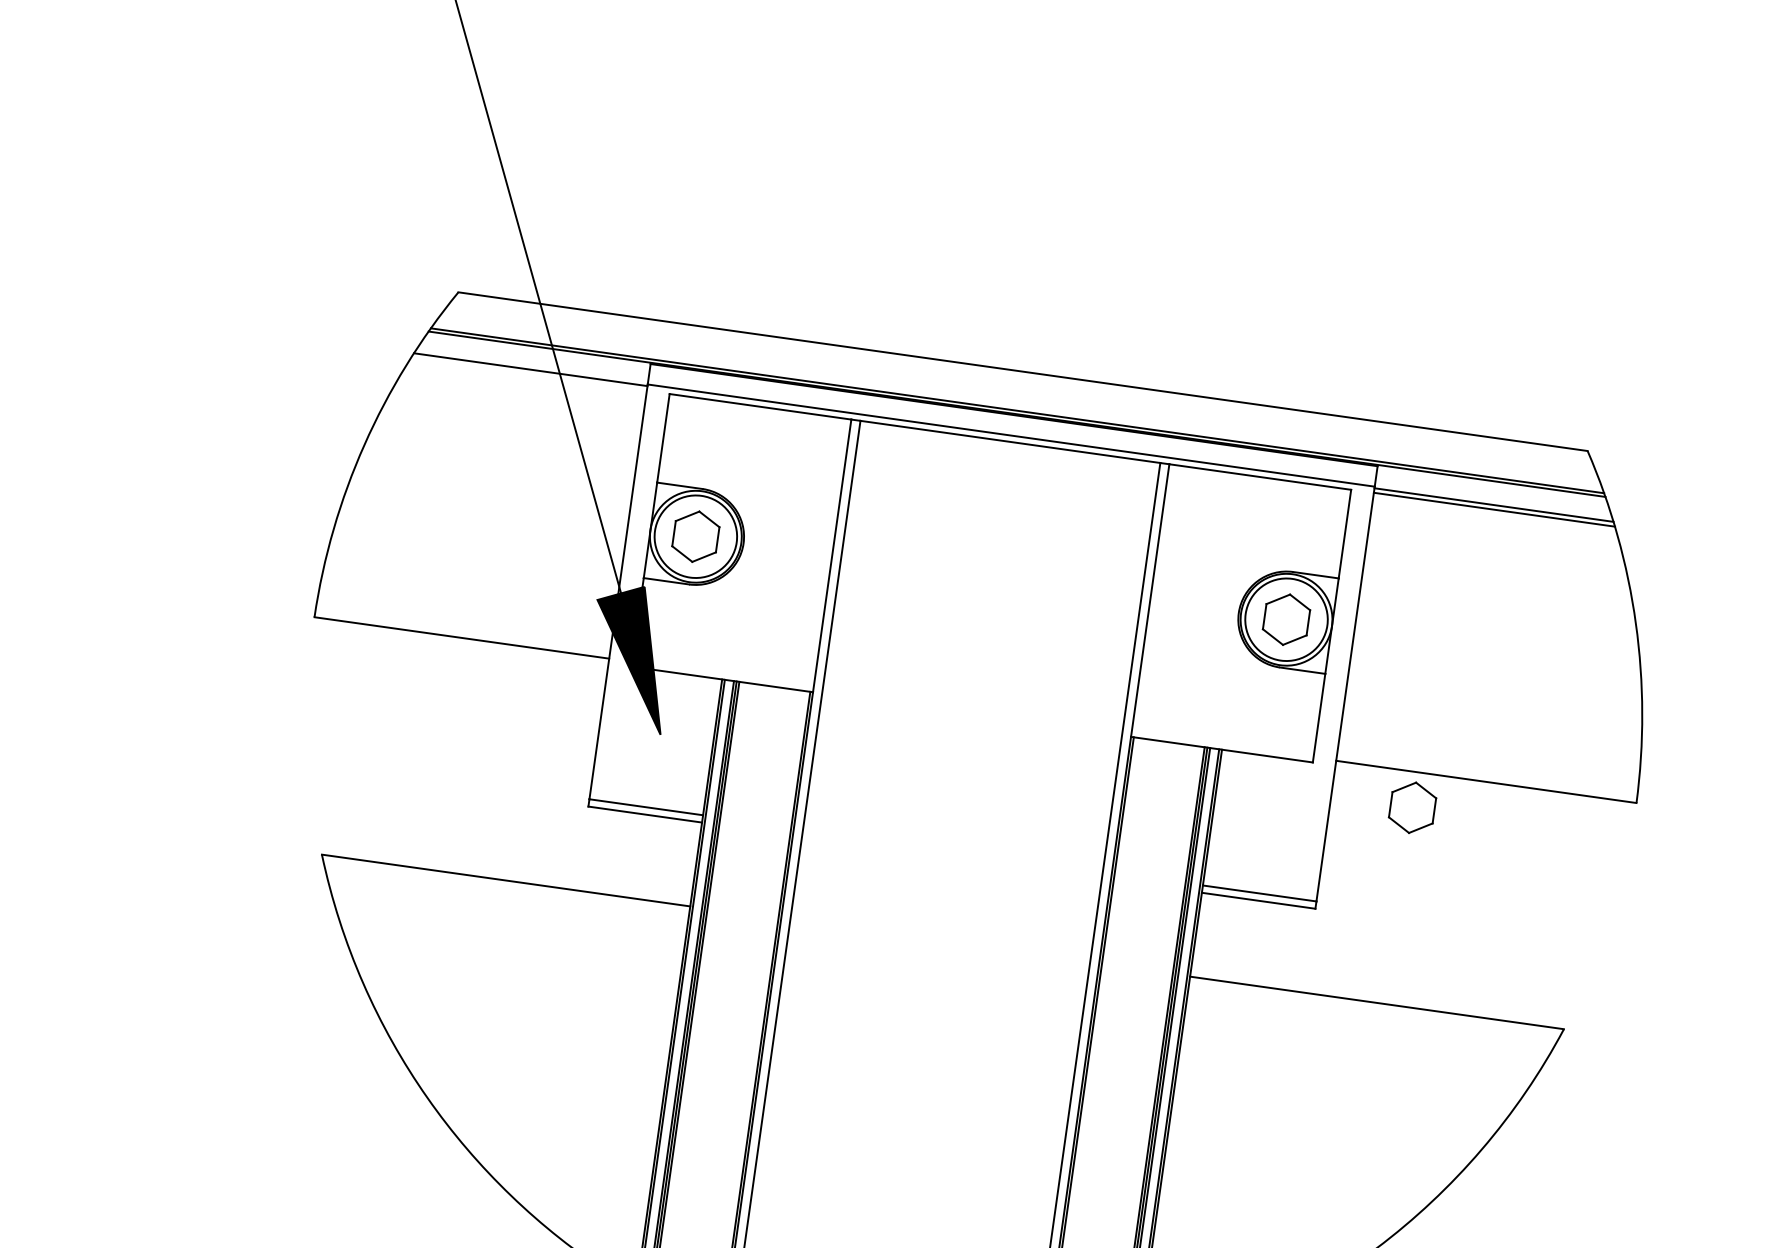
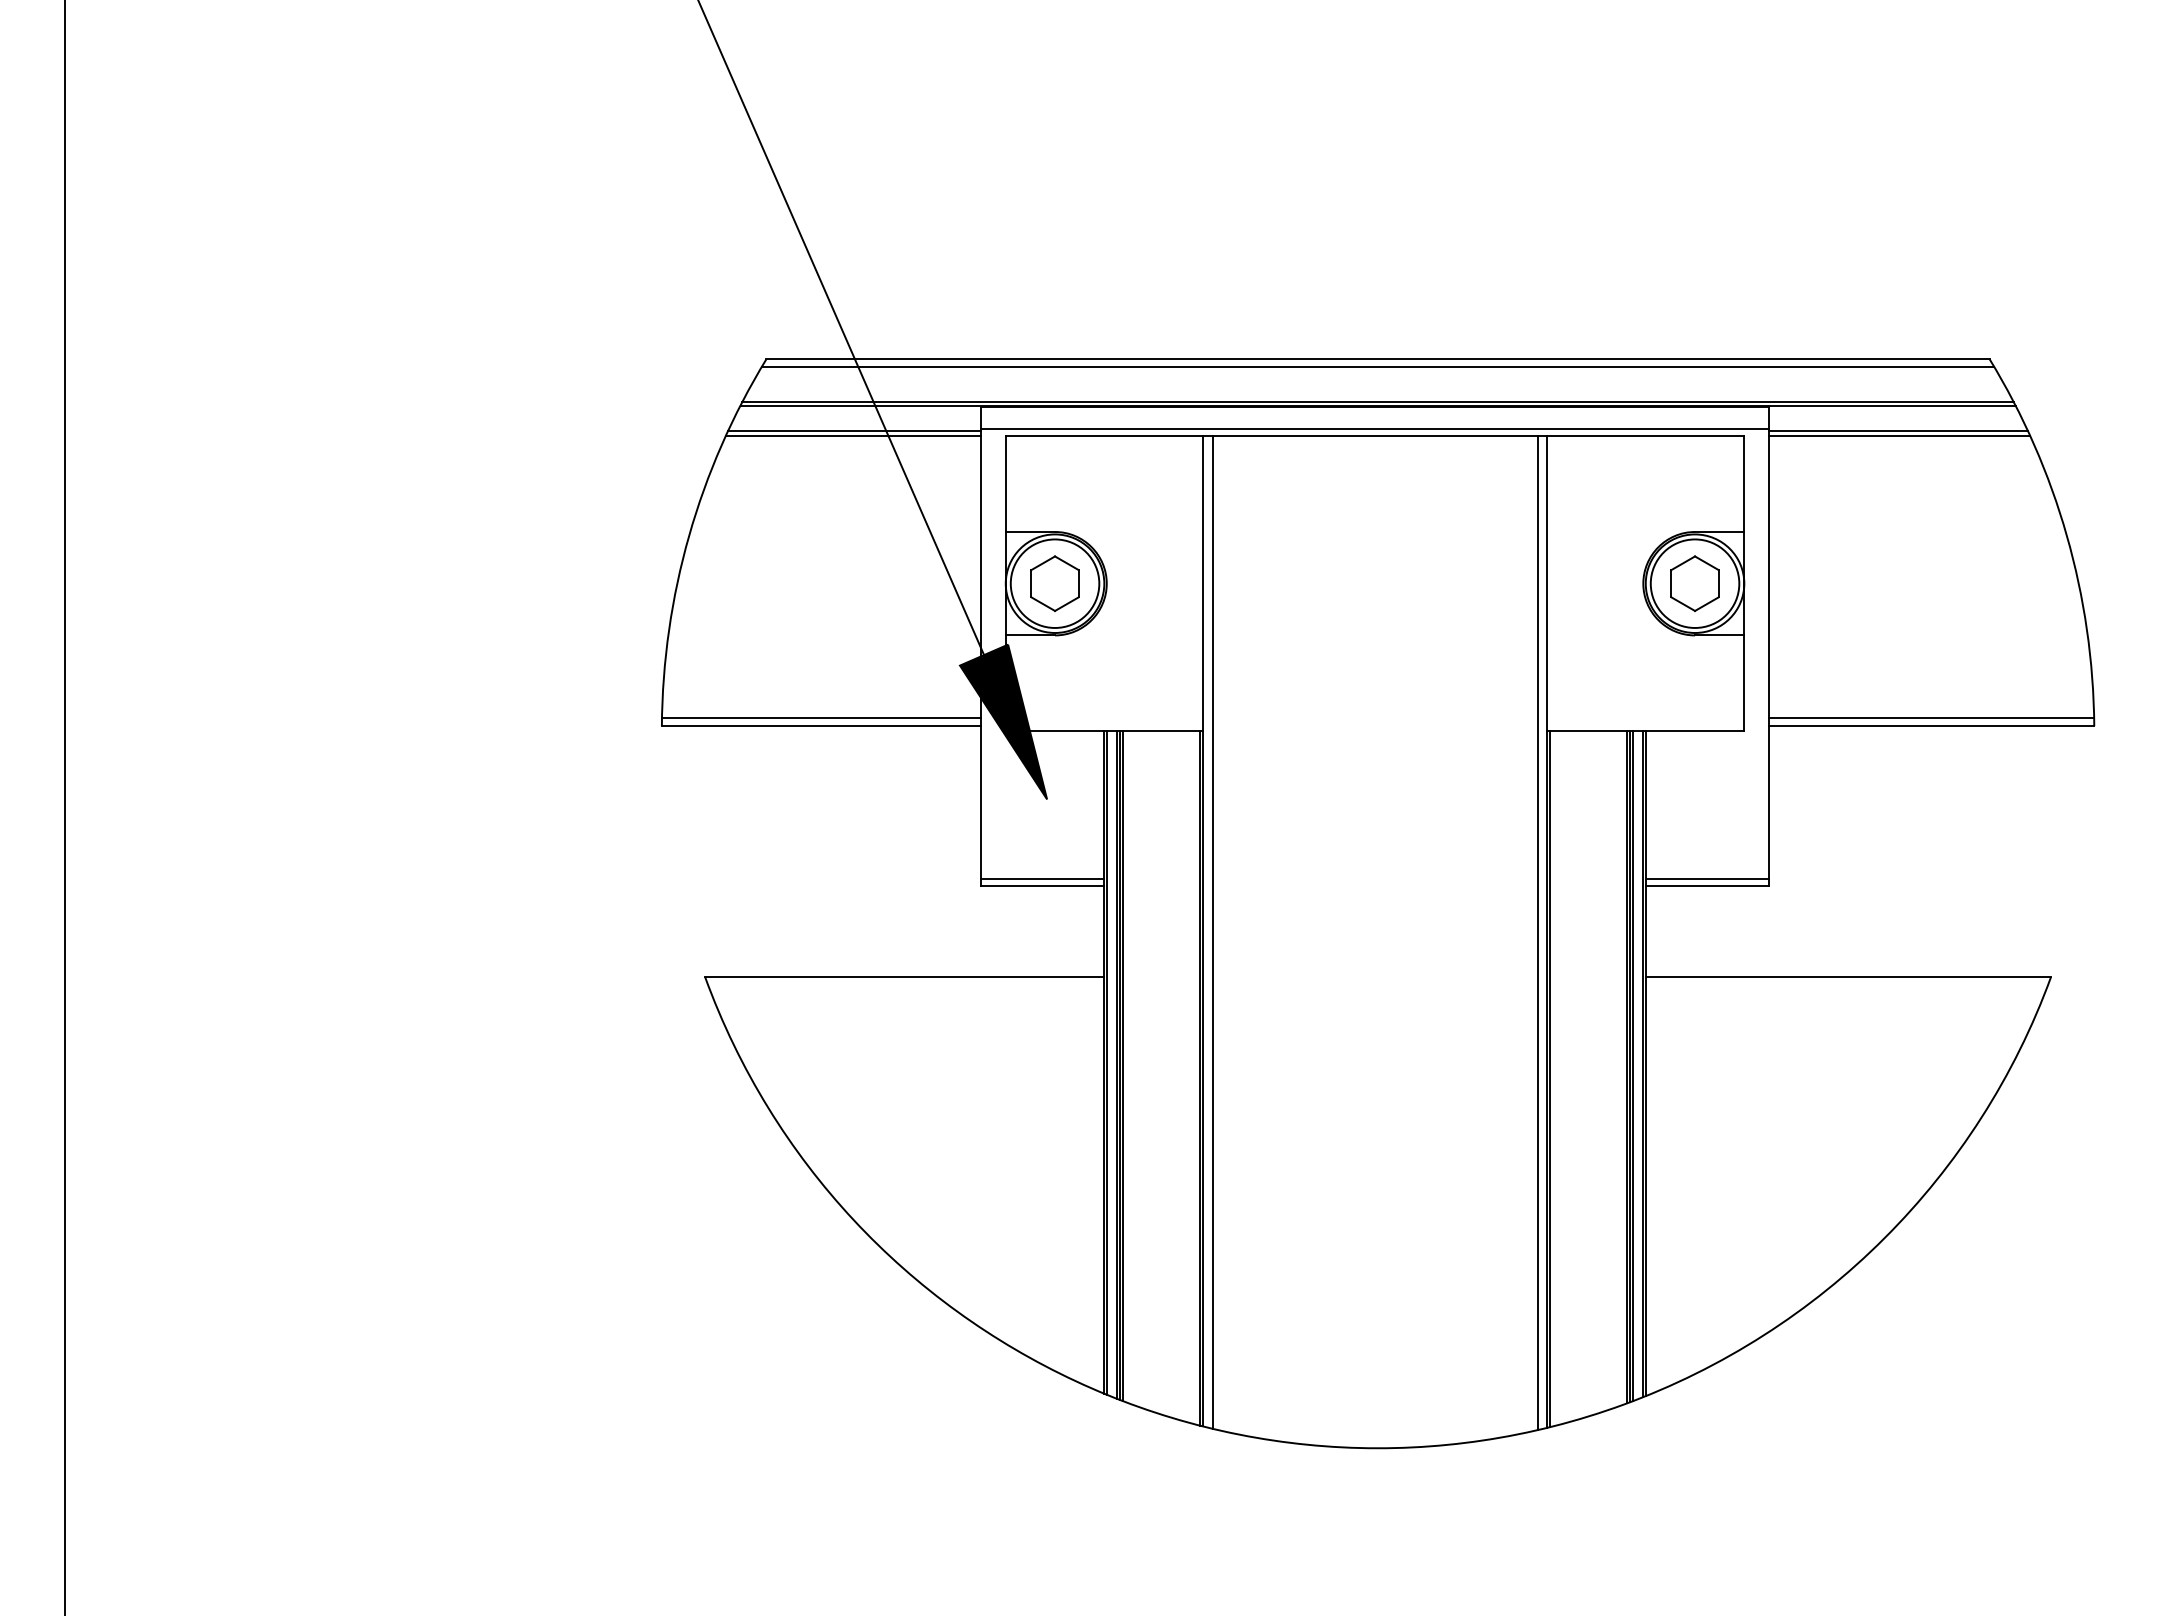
line: (529, 373) -> (853, 435), added
line: (1021, 378) -> (1377, 366), added
line: (462, 630) -> (821, 718), added
line: (1487, 774) -> (1931, 718), added
part: (1412, 807) -> (1856, 764), removed

